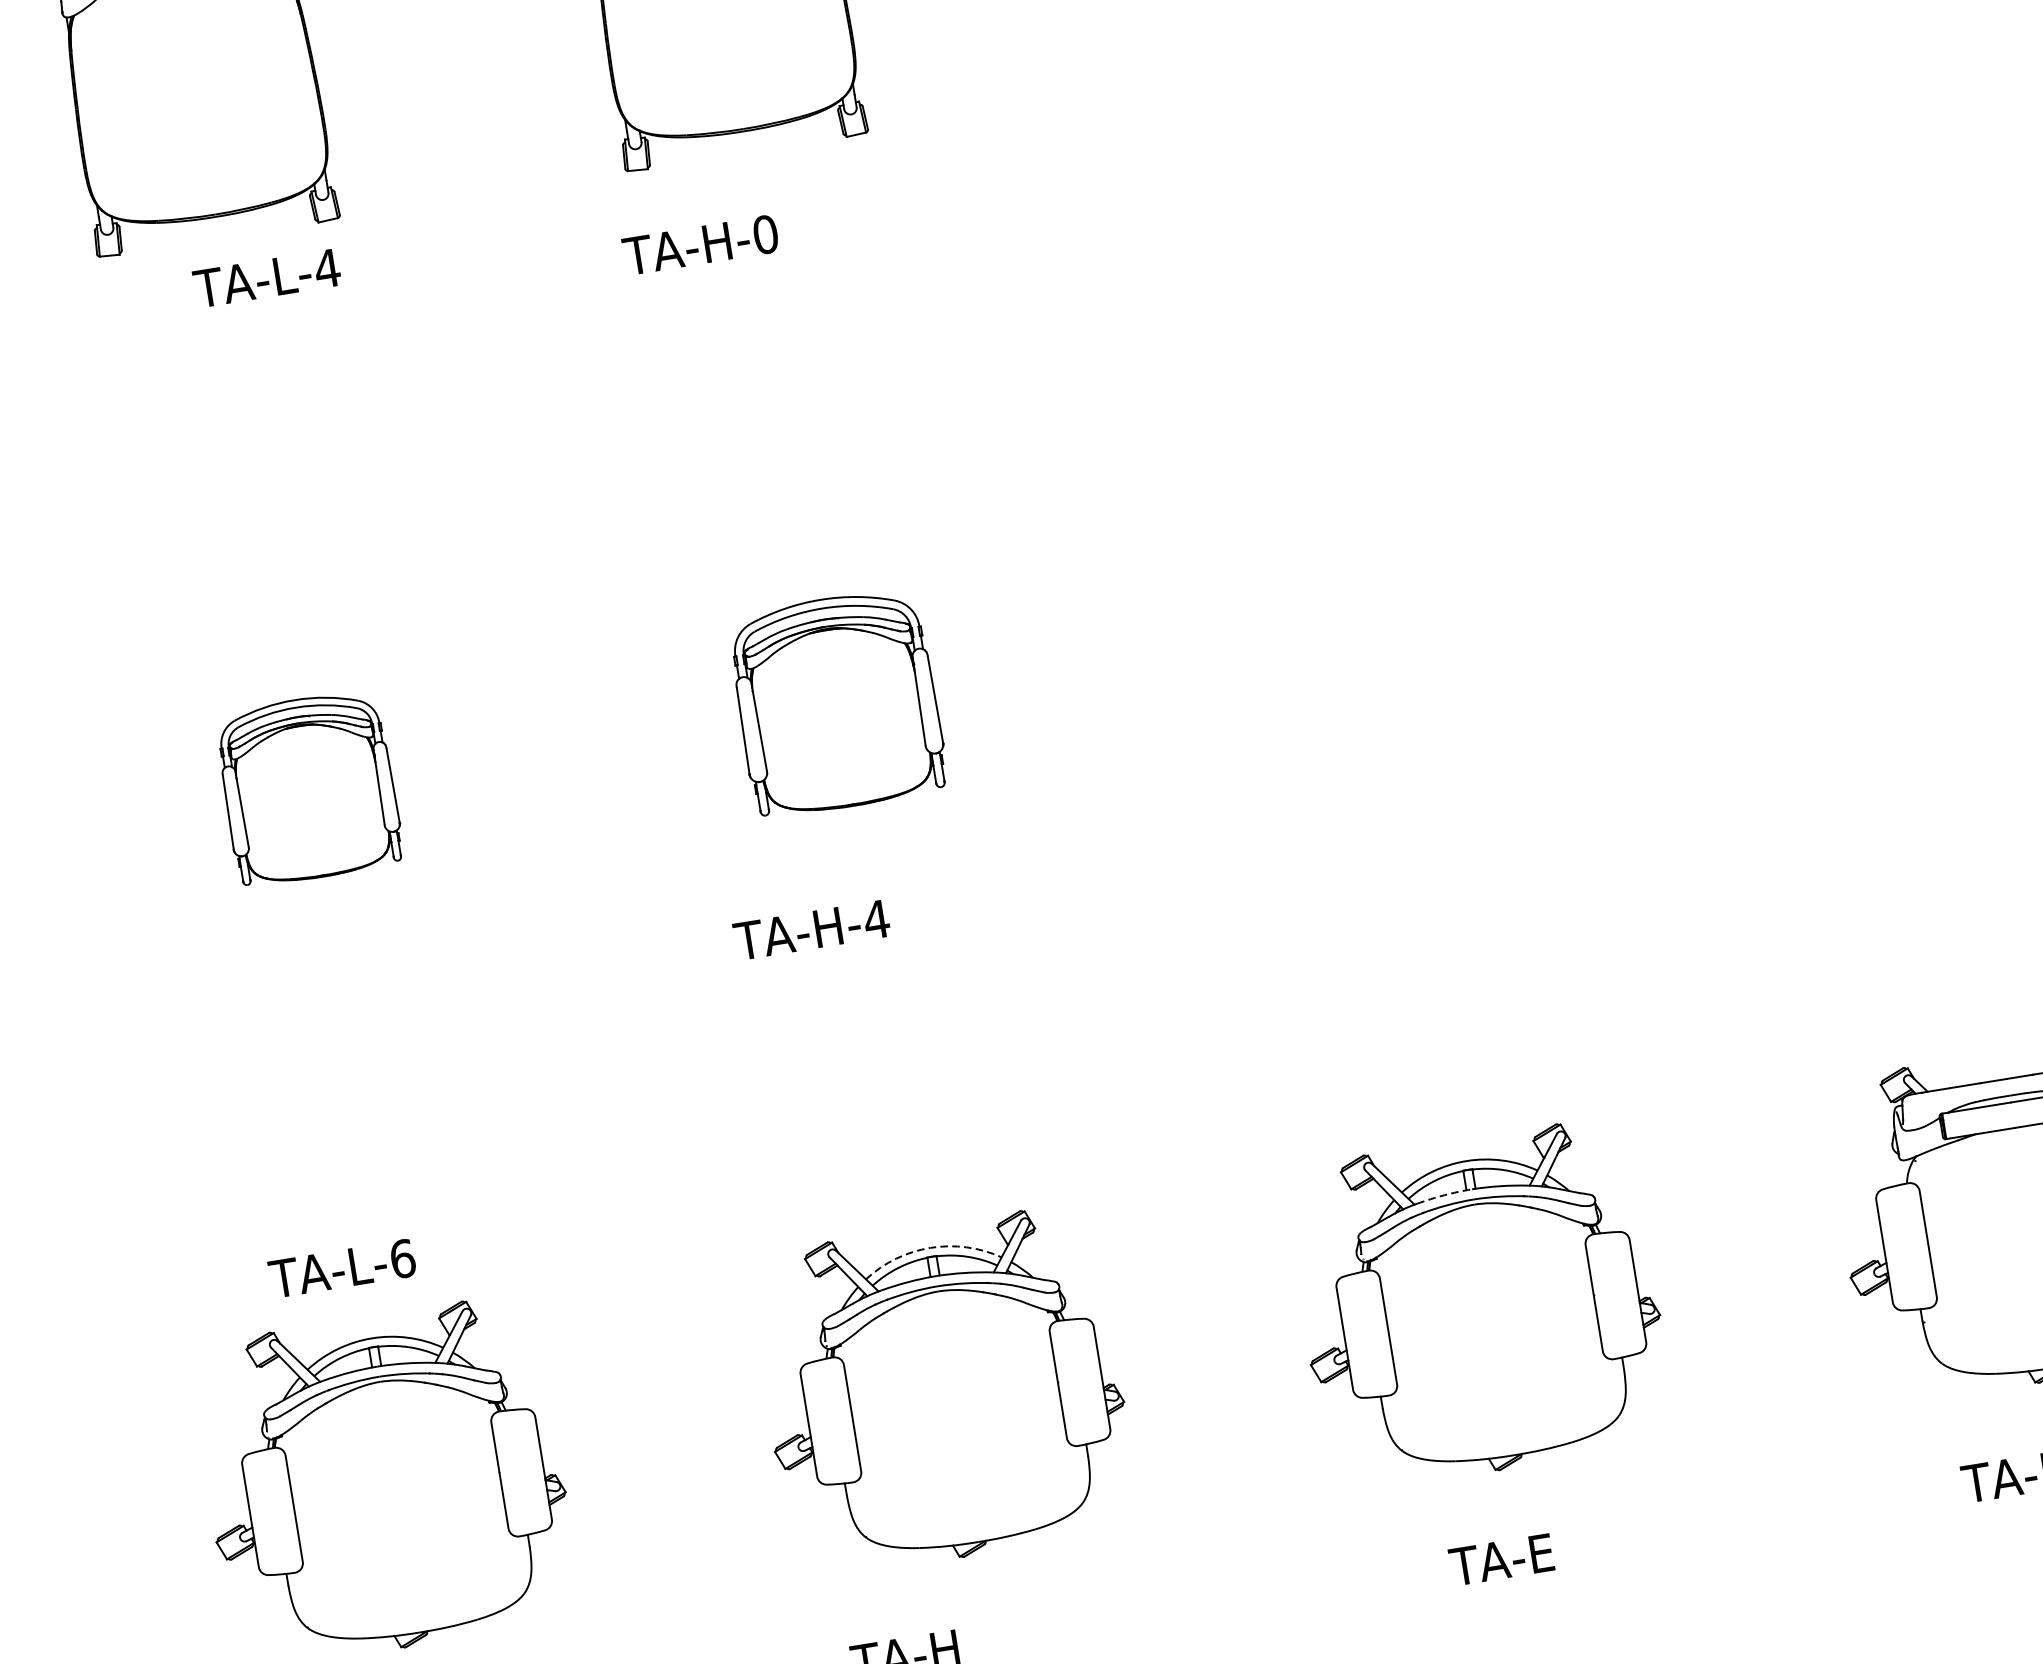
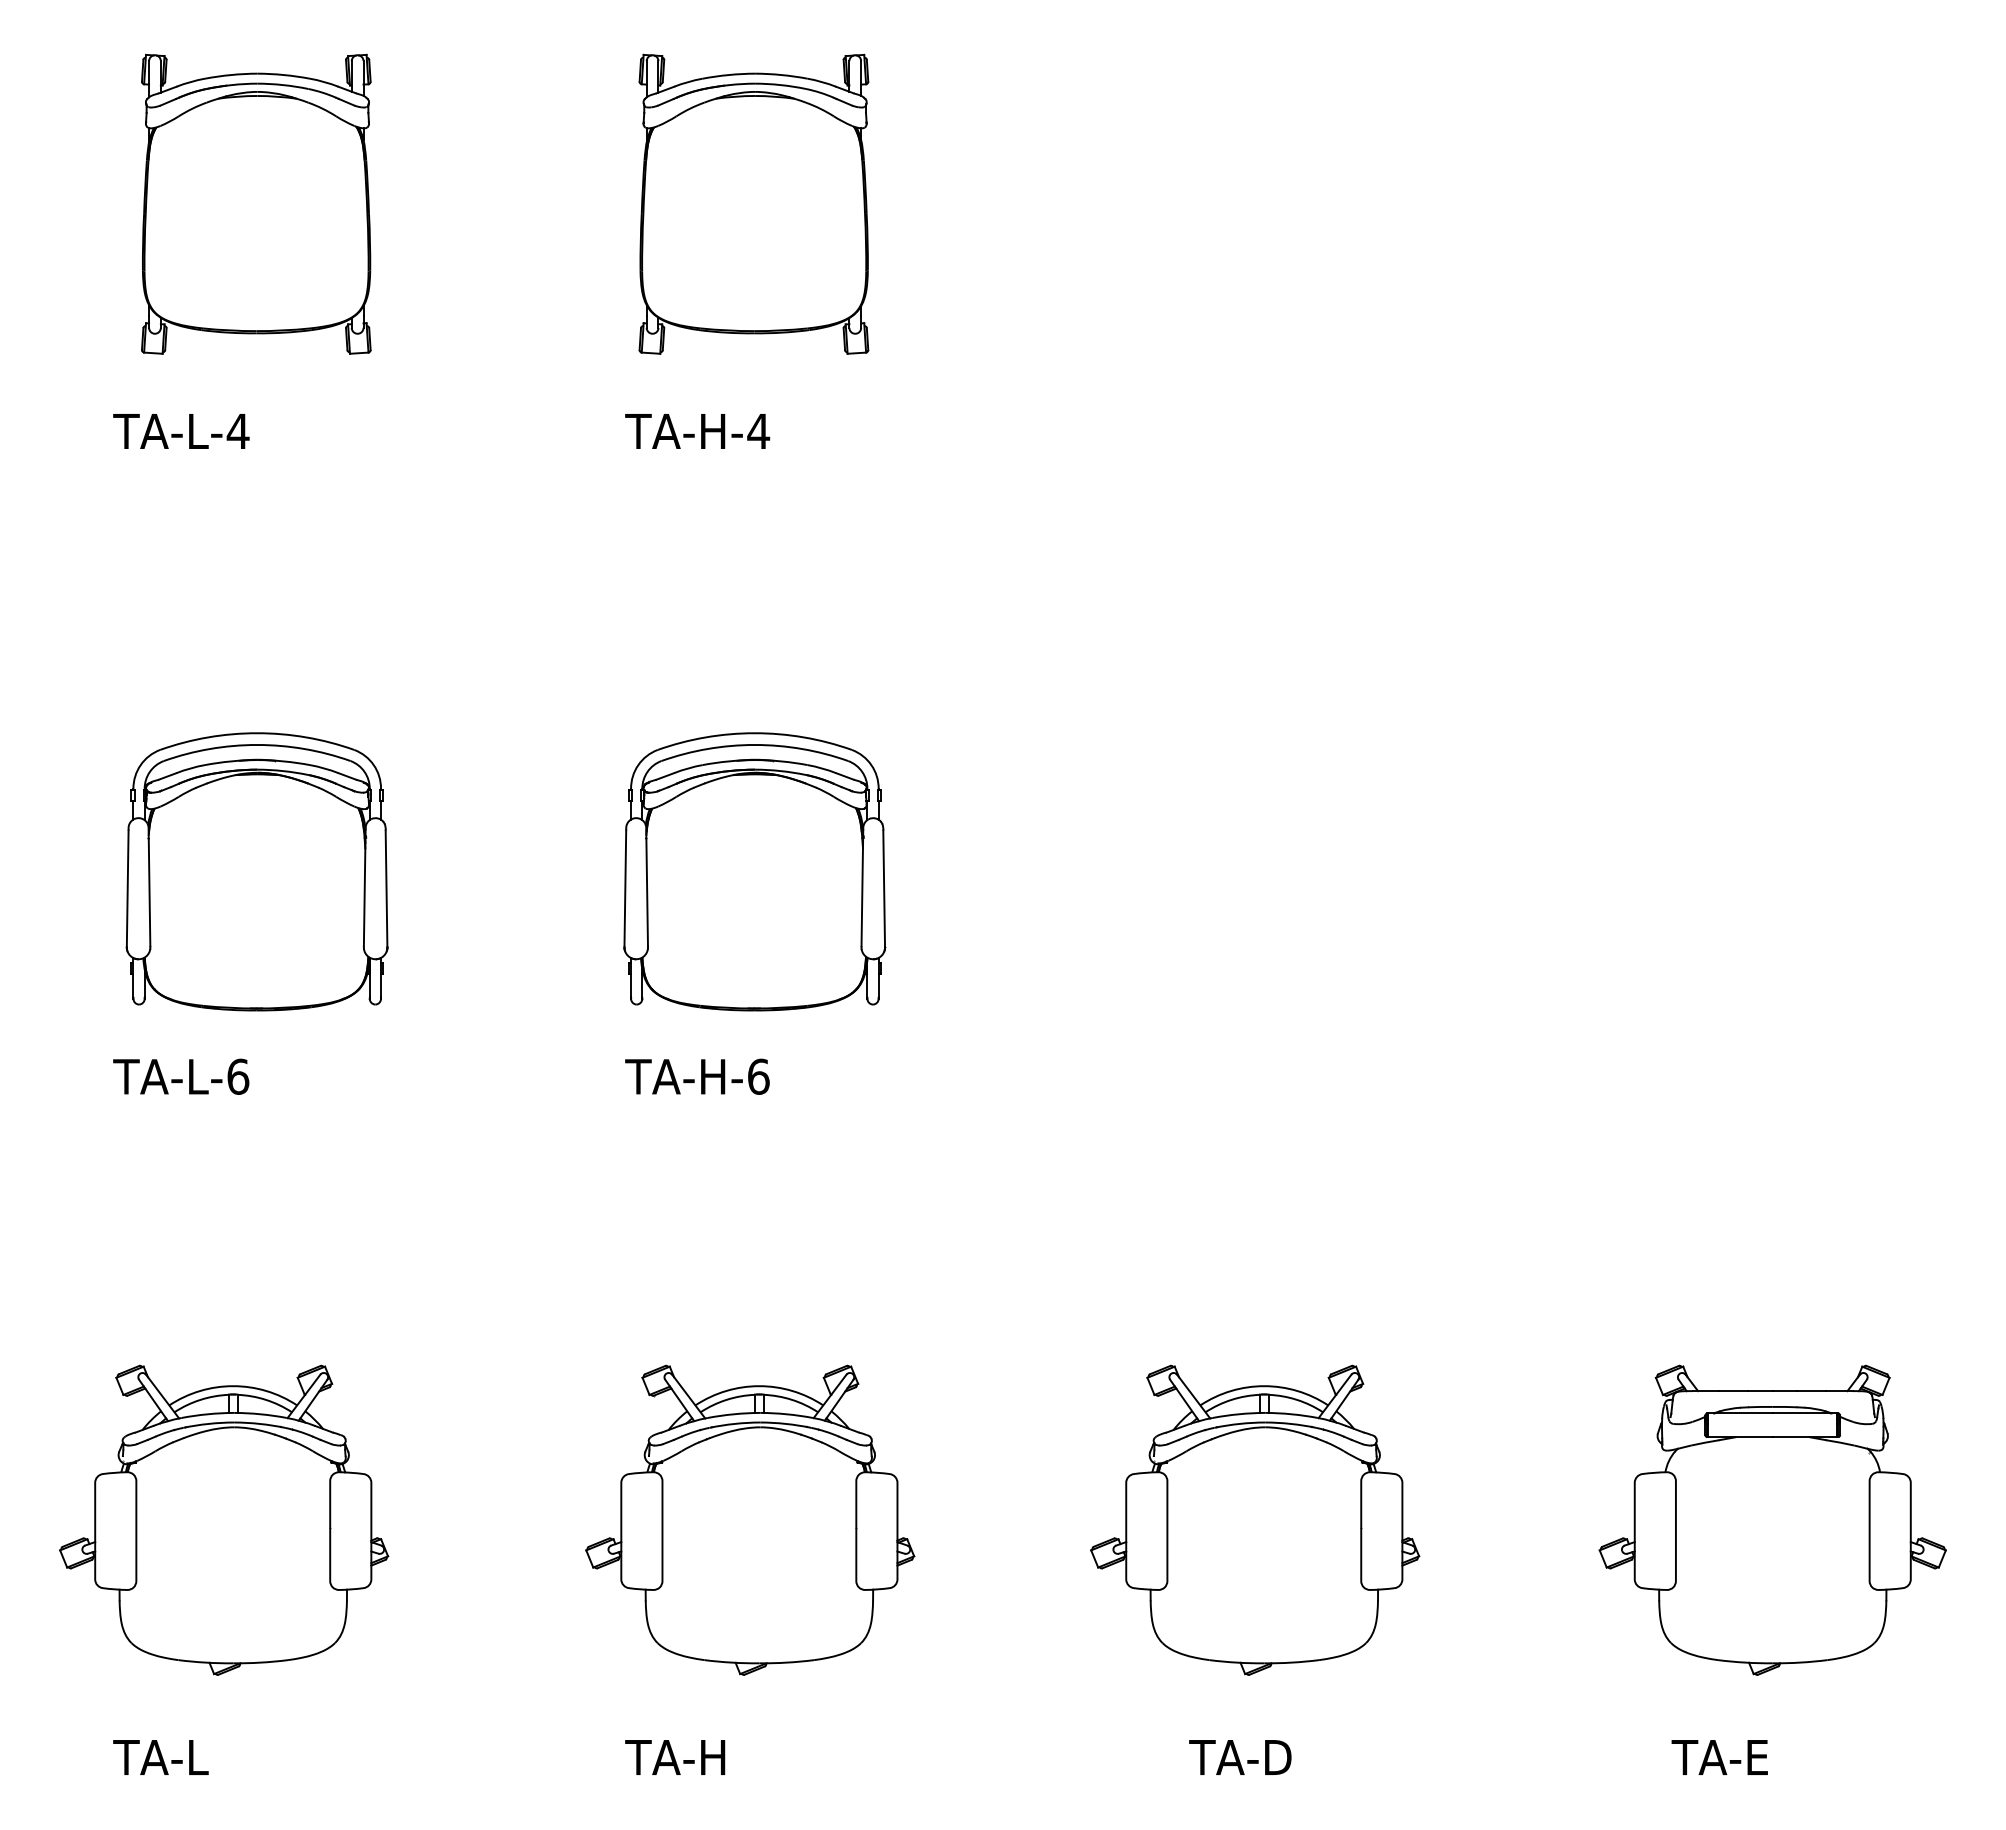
text: (765, 234) -> (758, 431), TA-H-0 -> TA-H-4
text: (267, 278) -> (181, 431), moved
part: (836, 702) -> (754, 871), size x1.43
part: (308, 788) -> (256, 871), size x1.67
text: (876, 919) -> (758, 1076), TA-H-4 -> TA-H-6
arc: (1443, 1195) -> (1238, 1414), dashed -> solid
arc: (930, 1248) -> (759, 1386), dashed -> solid
text: (342, 1268) -> (181, 1076), moved
text: (1547, 1552) -> (1280, 1757), TA-E -> TA-D

